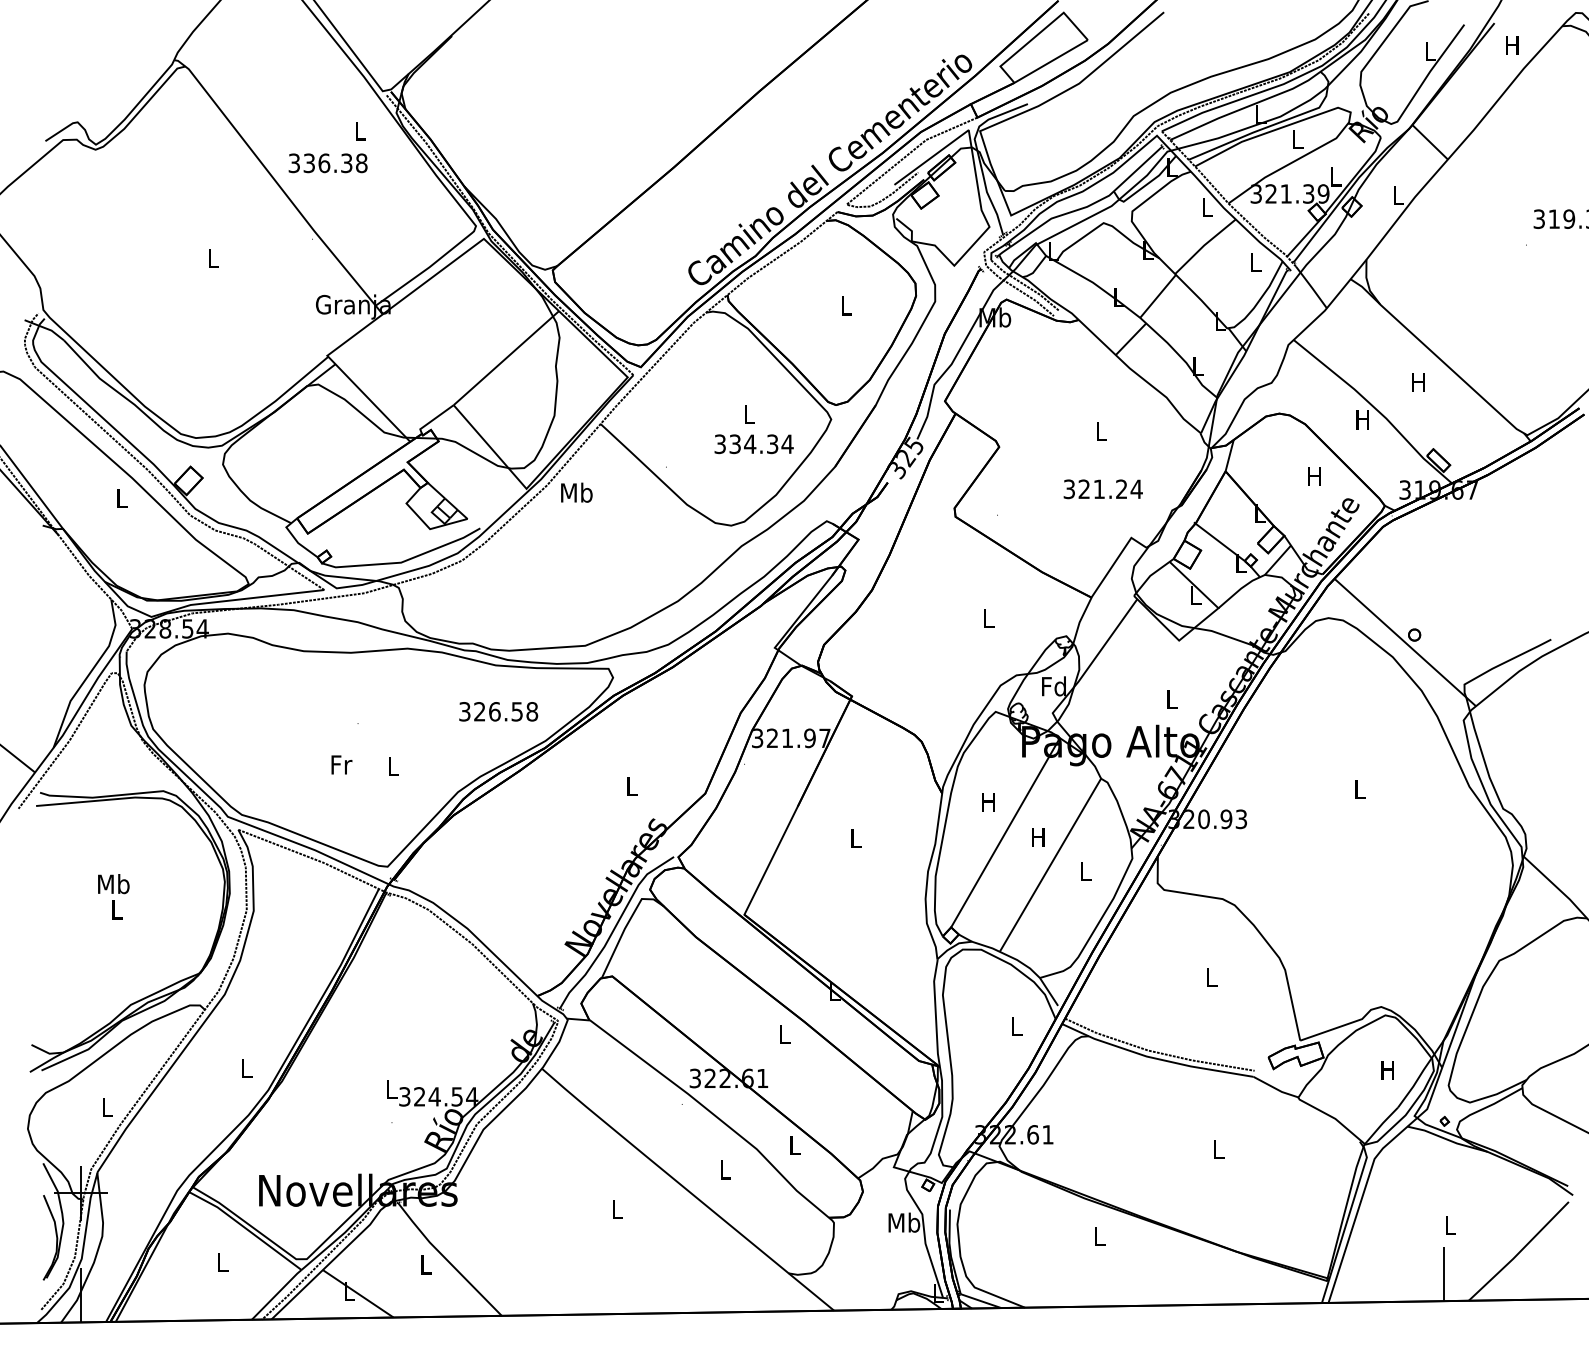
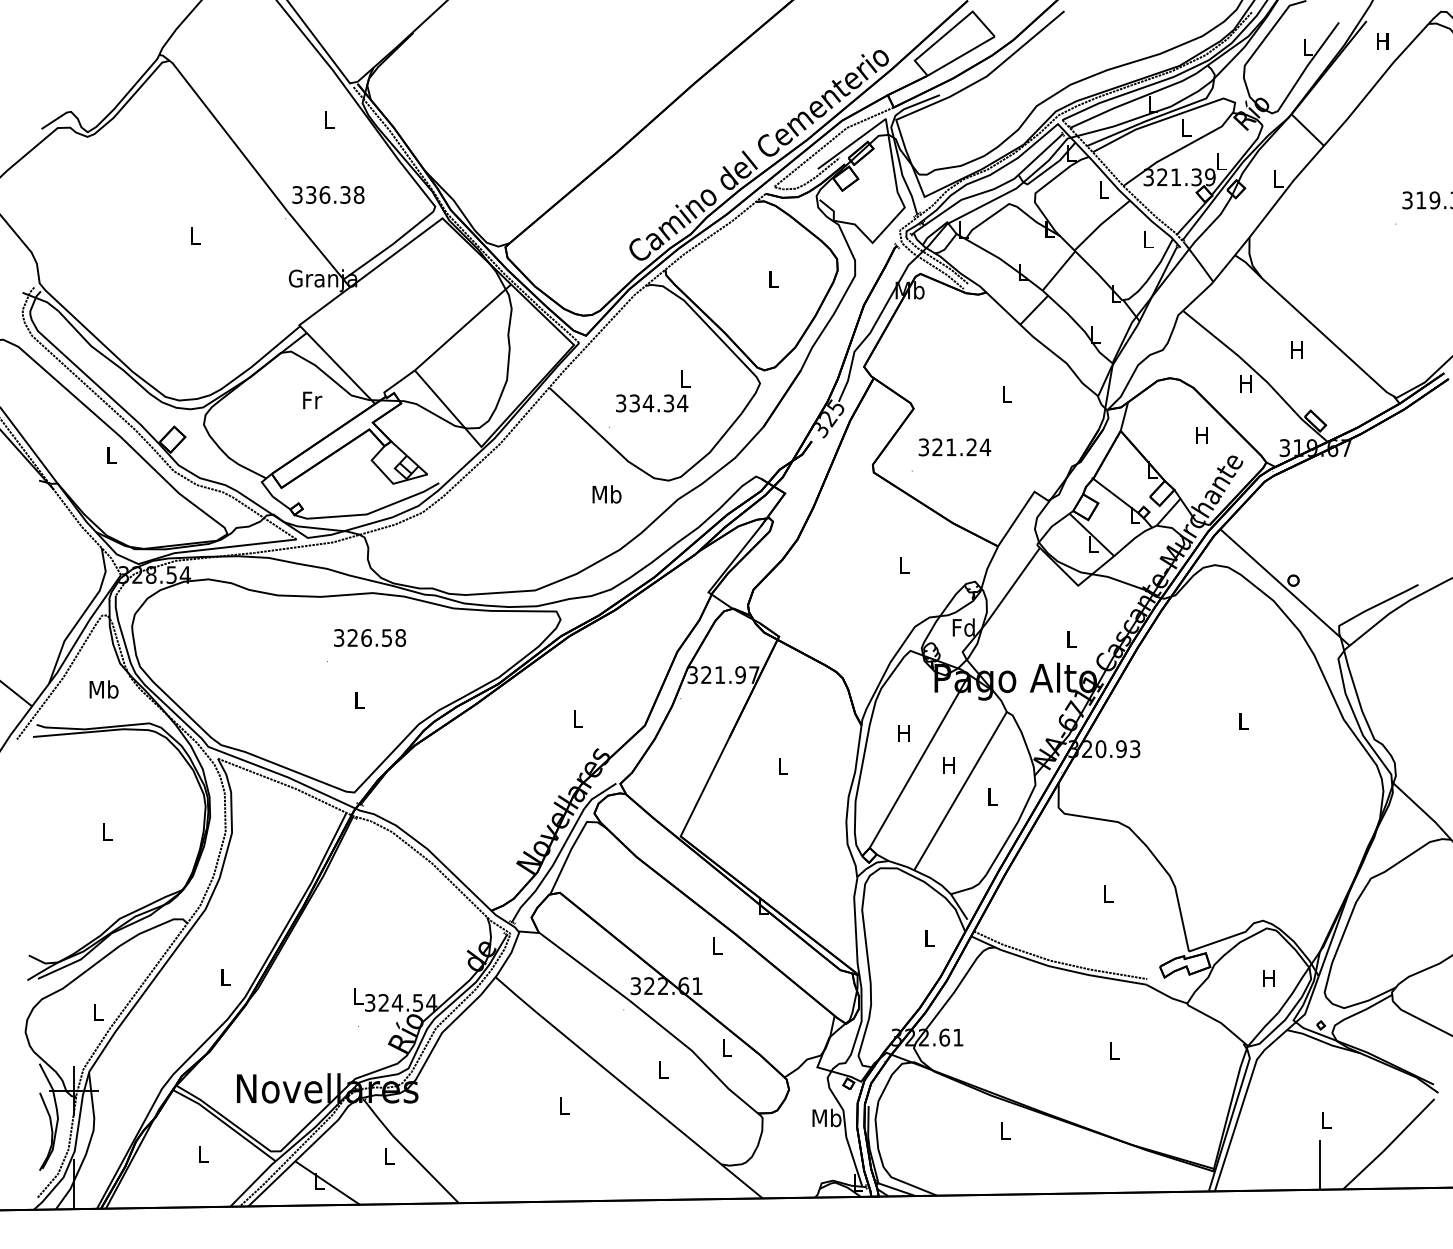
text: (327, 163) -> (327, 195), moved
text: (753, 444) -> (651, 403), moved
text: (1102, 489) -> (954, 447), moved
text: (576, 492) -> (606, 494), moved
text: (498, 711) -> (369, 637), moved
text: (341, 764) -> (312, 400), moved
text: (113, 884) -> (103, 689), moved

